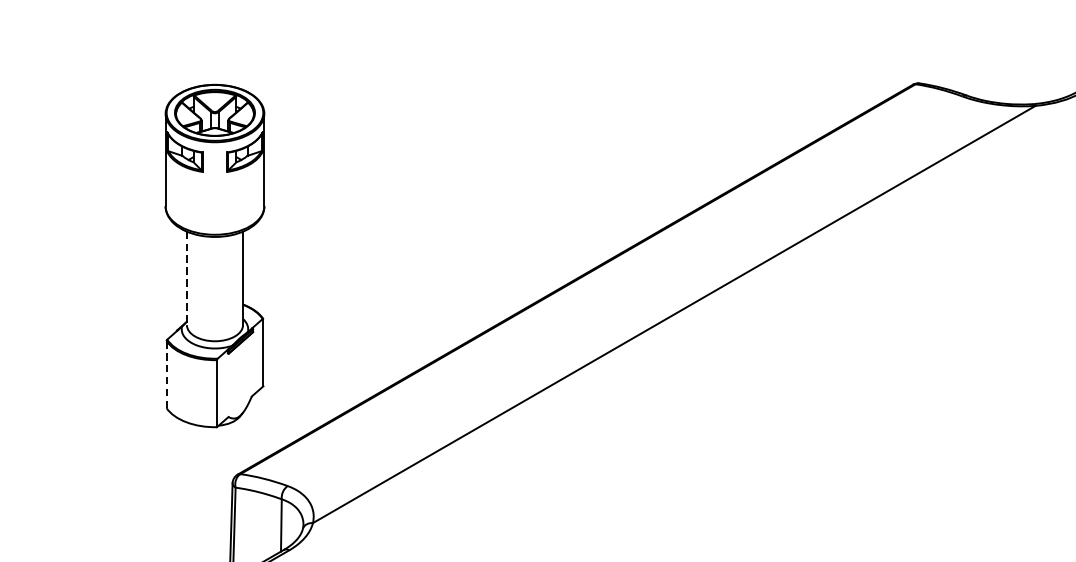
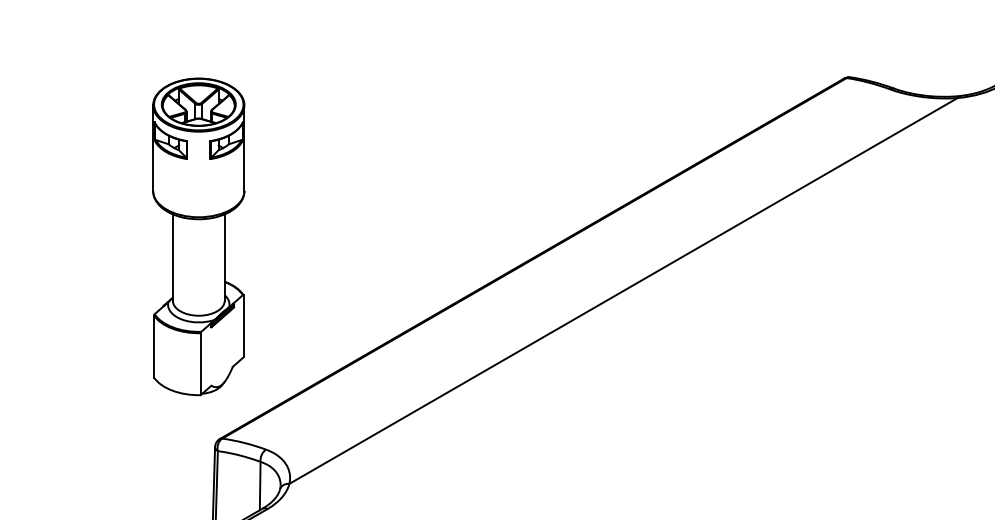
line: (186, 279) -> (172, 258), dashed -> solid
line: (167, 375) -> (154, 347), dashed -> solid

